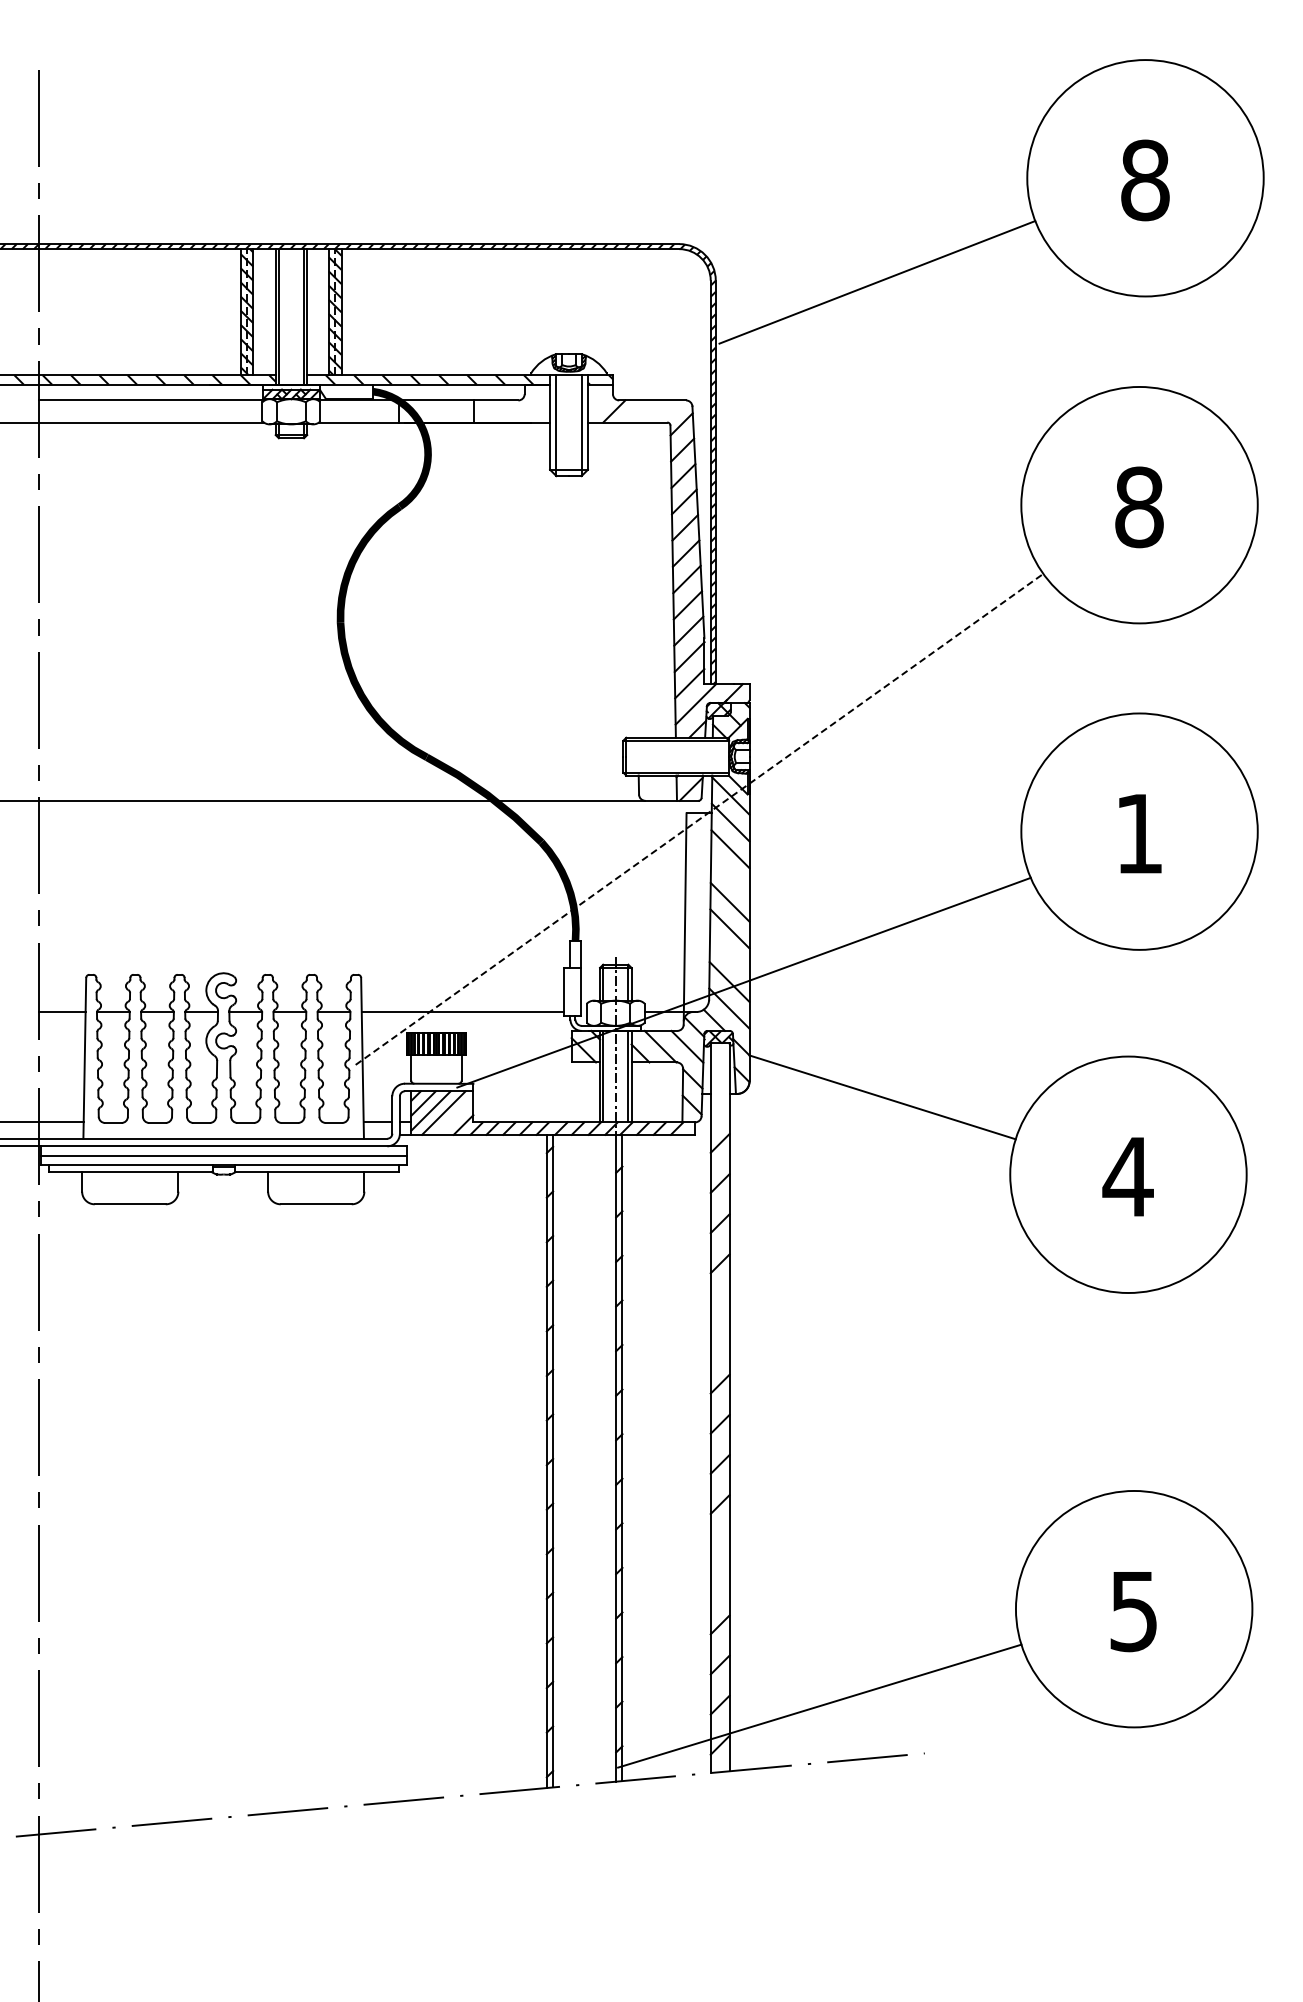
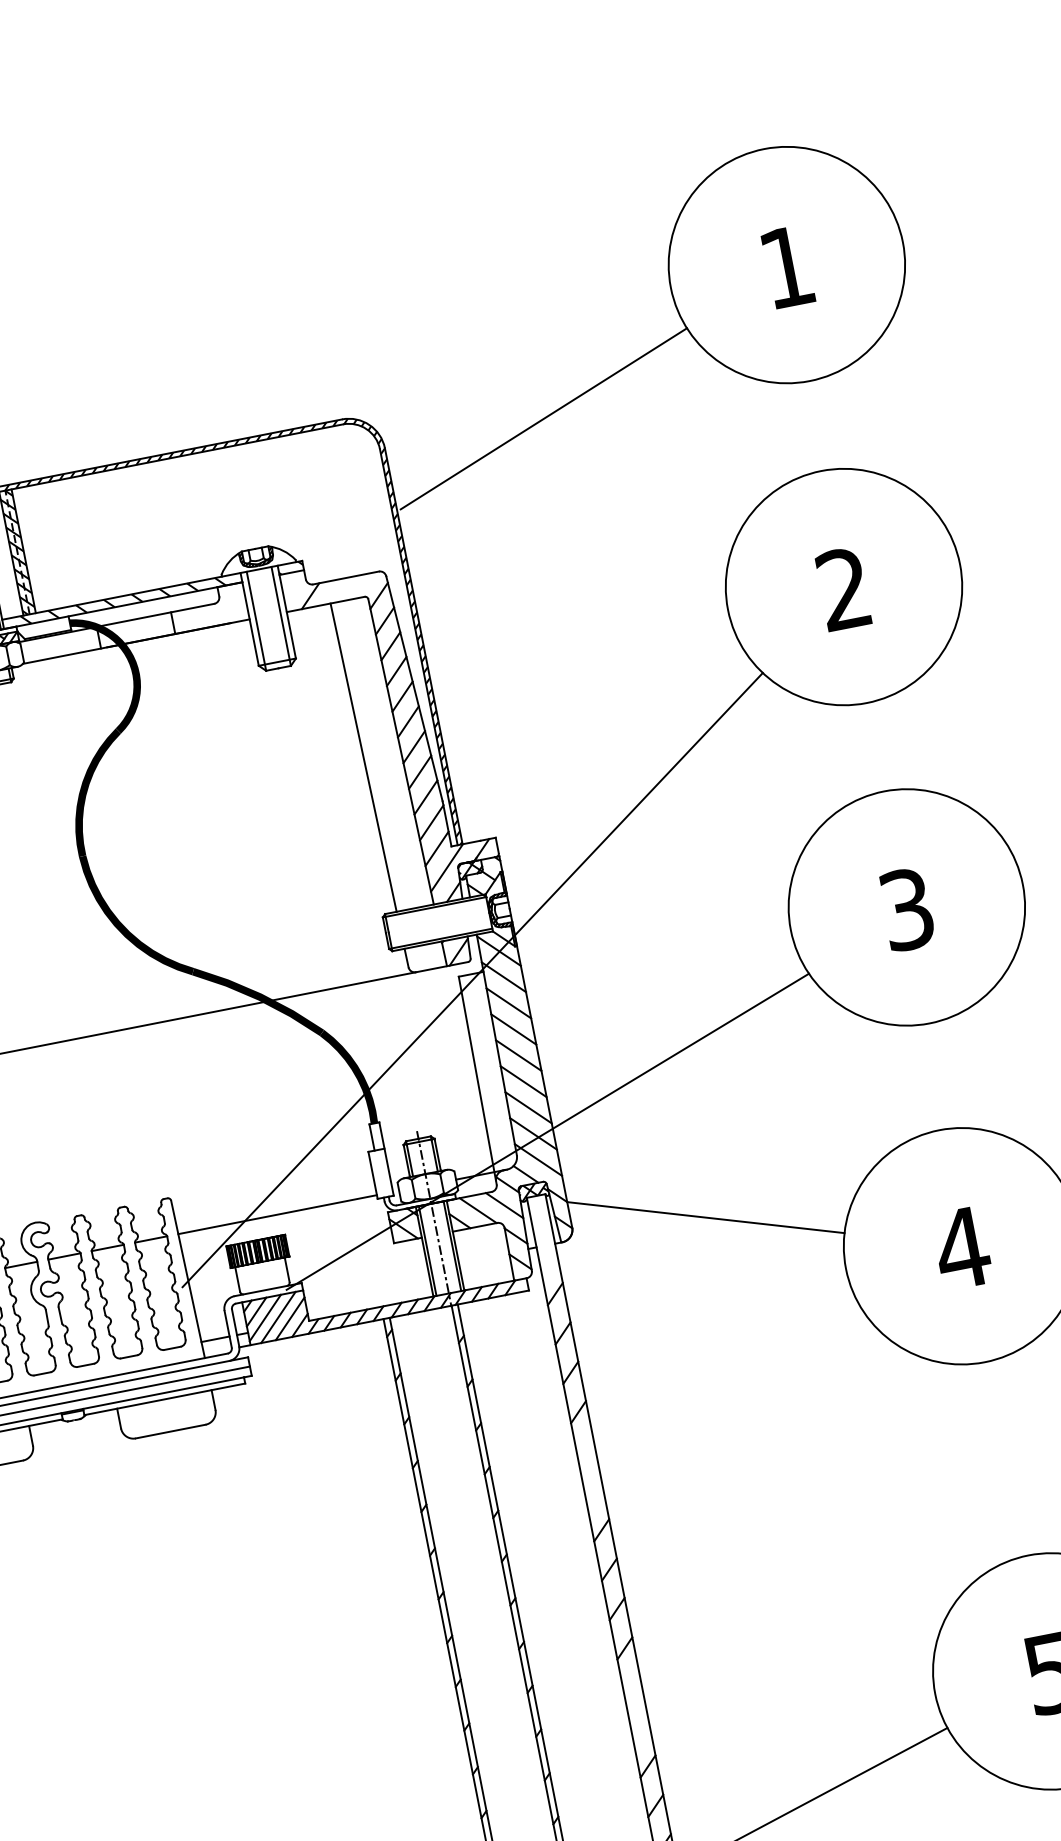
text: (1145, 180) -> (787, 267), 8 -> 1
text: (1139, 507) -> (844, 589), 8 -> 2
line: (635, 579) -> (363, 757), added
line: (699, 819) -> (472, 980), dashed -> solid
text: (1139, 833) -> (907, 909), 1 -> 3
line: (730, 875) -> (513, 1029), added
line: (729, 955) -> (528, 1107), added
line: (455, 1116) -> (290, 1318), added

